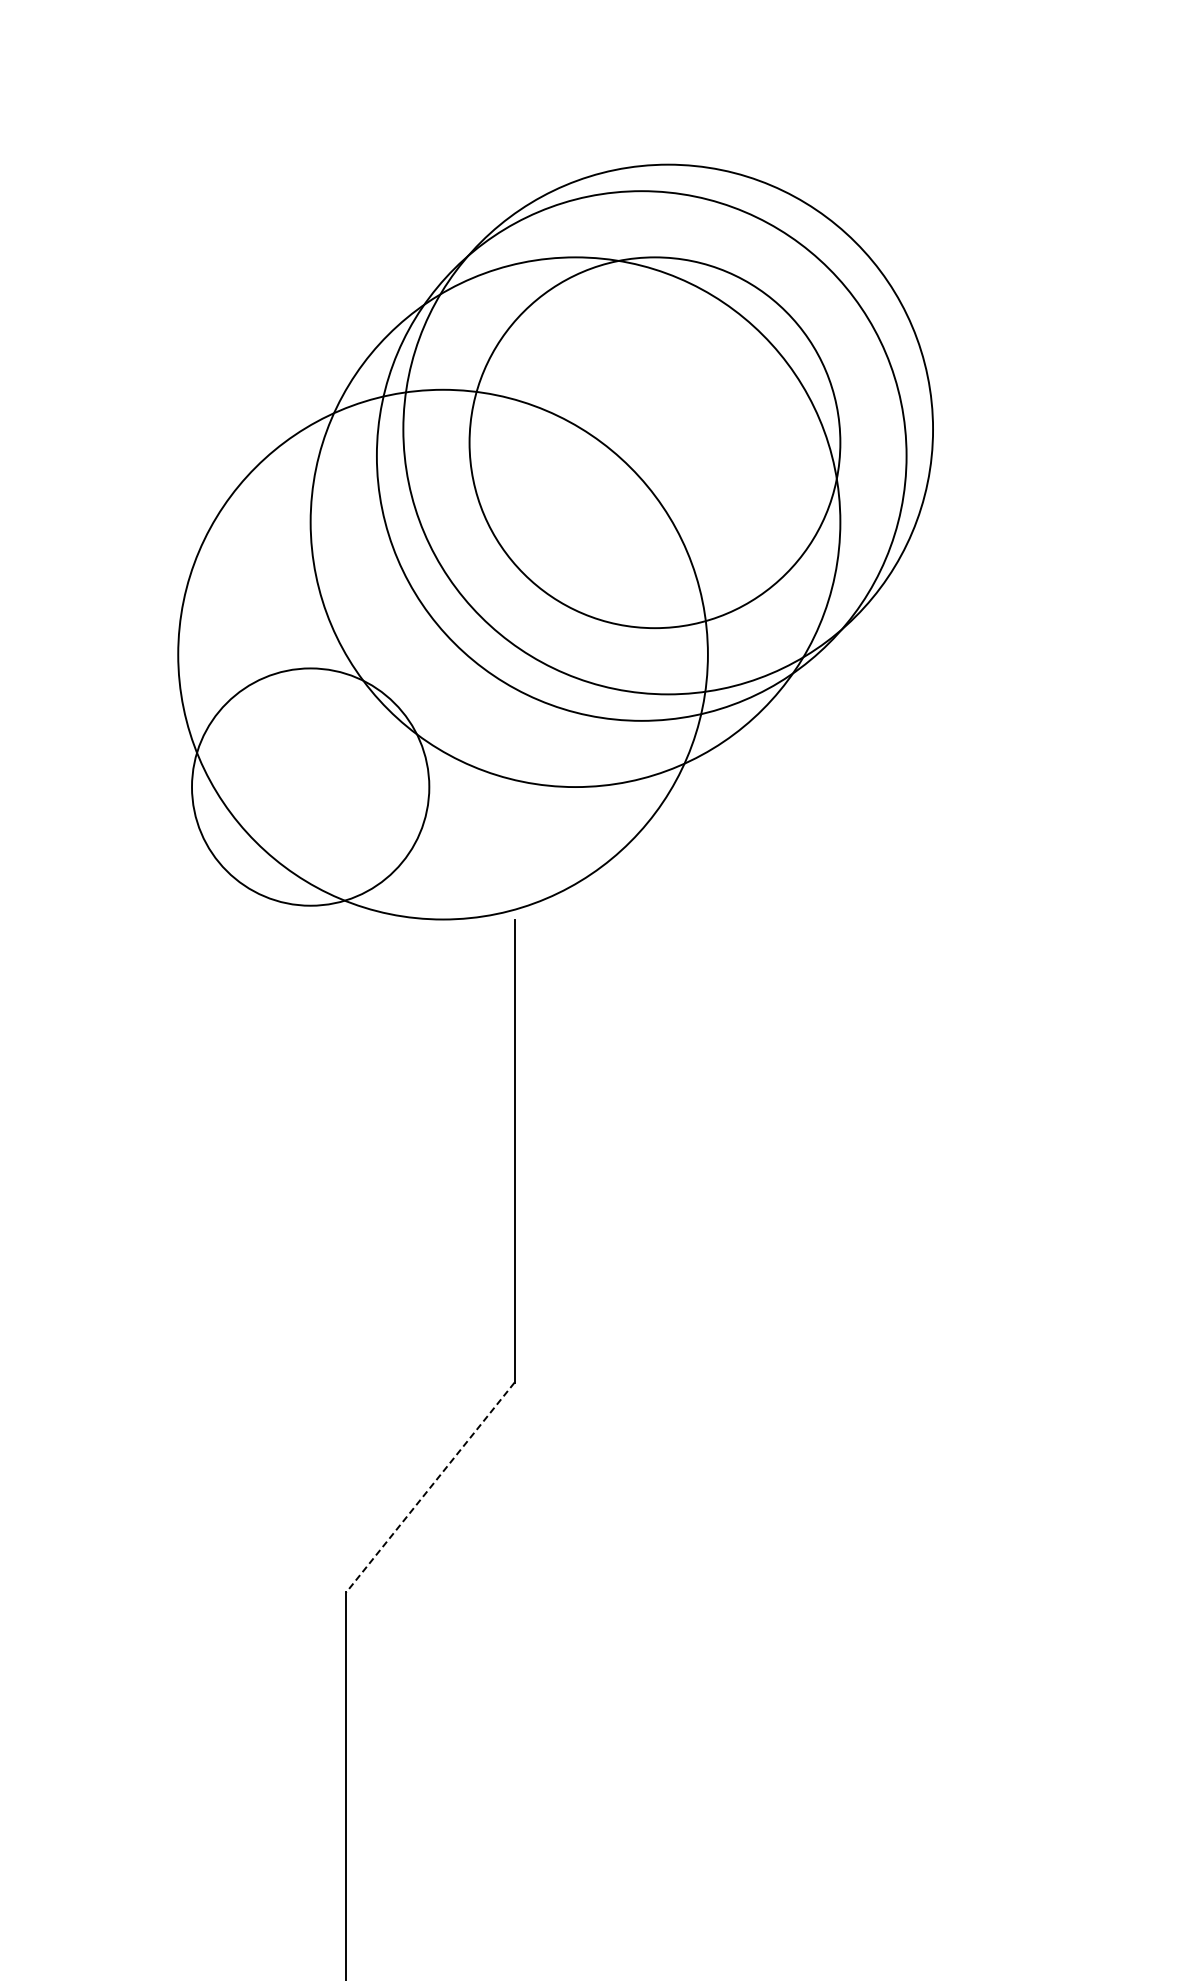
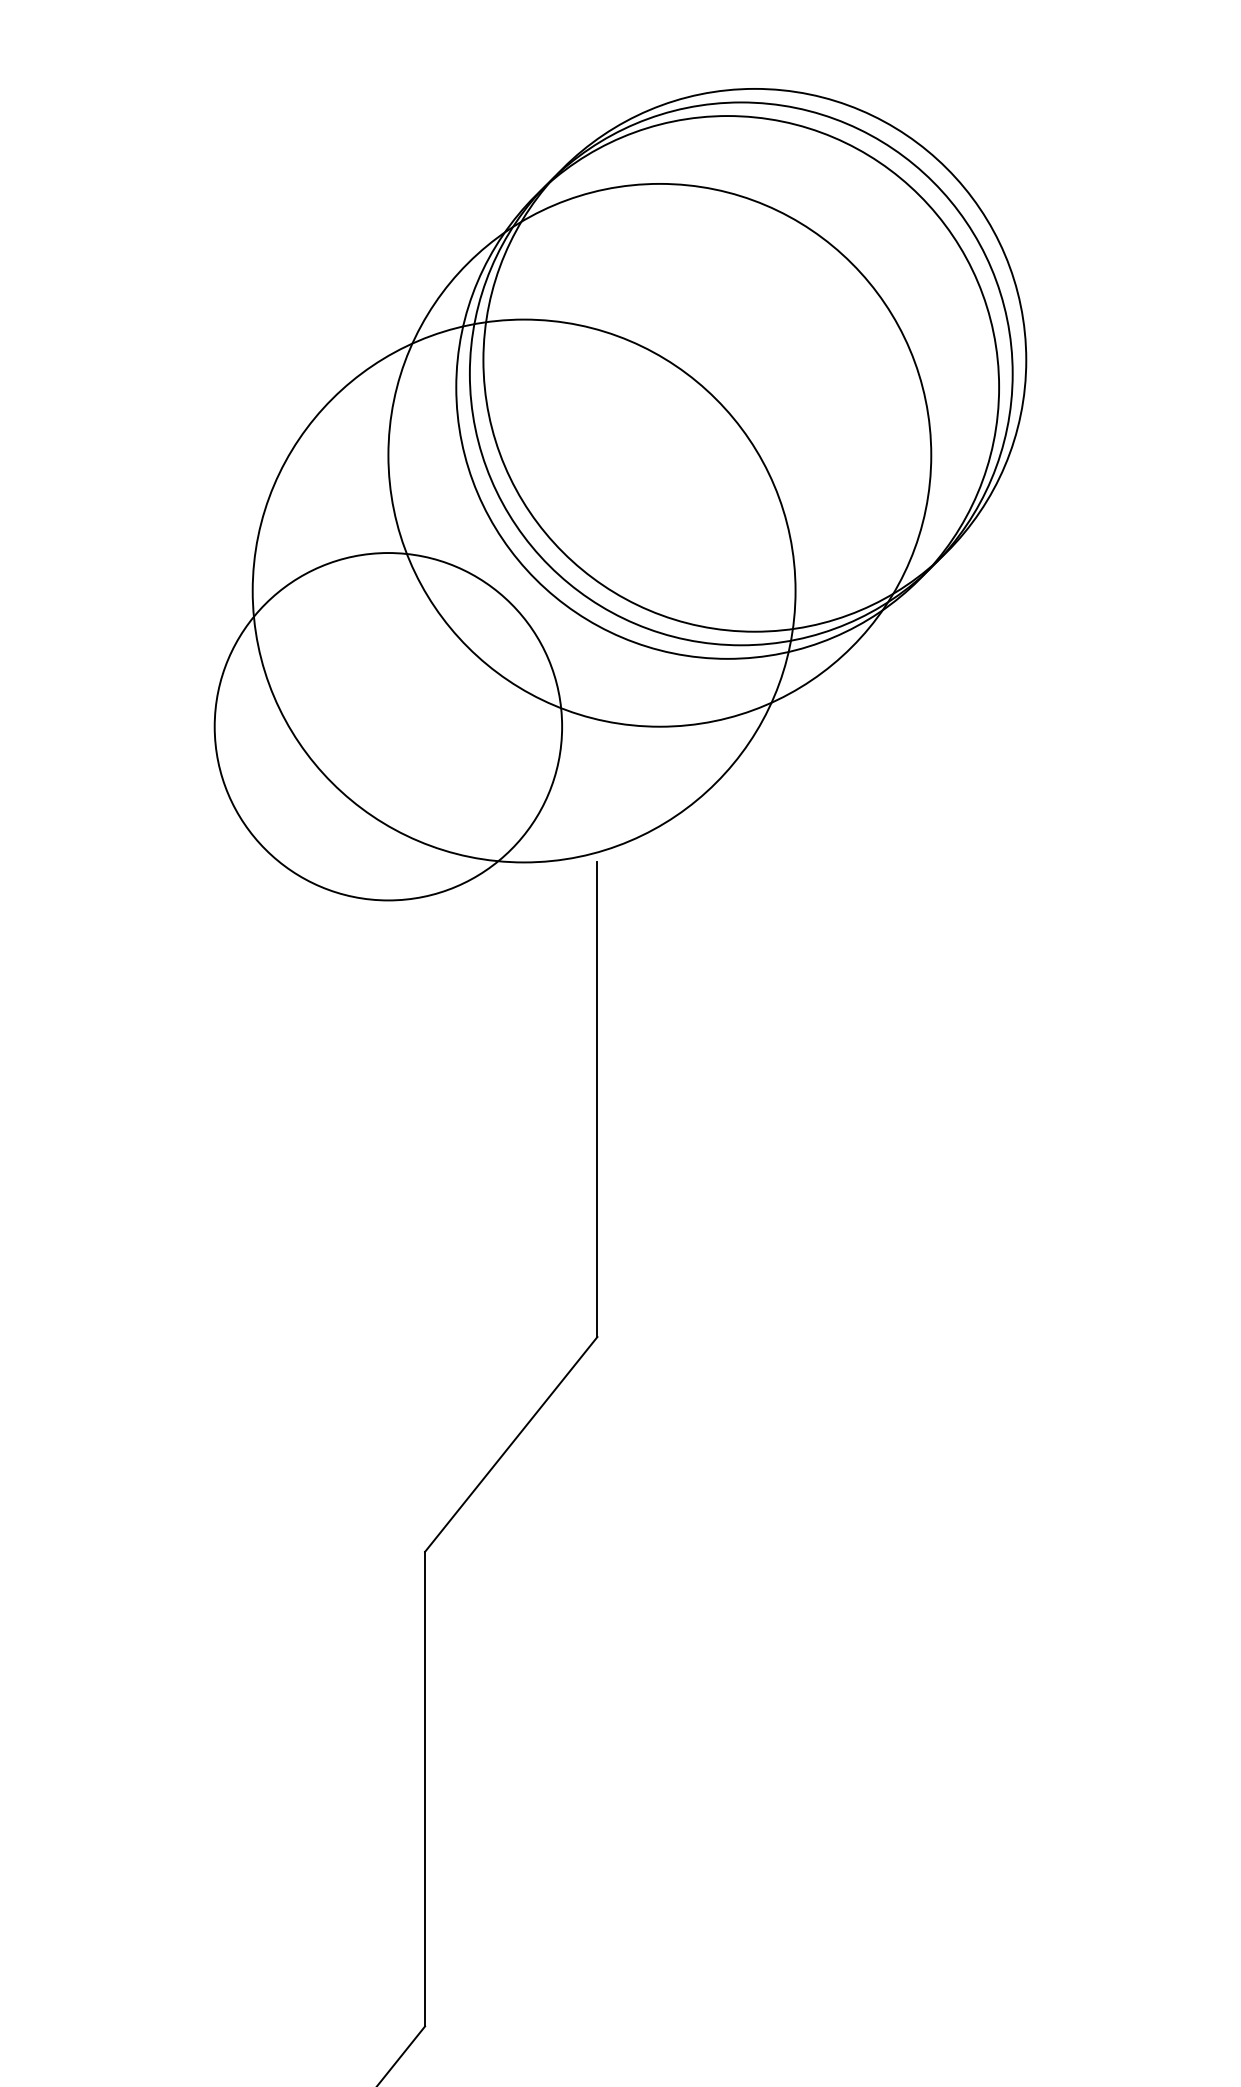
circle: (654, 442) -> (740, 373), size x1.43
circle: (310, 786) -> (388, 726), size x1.43
line: (430, 1487) -> (511, 1444), dashed -> solid

